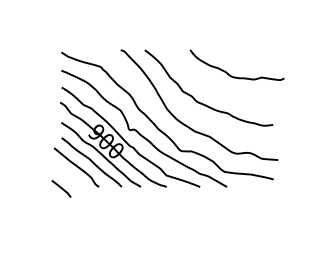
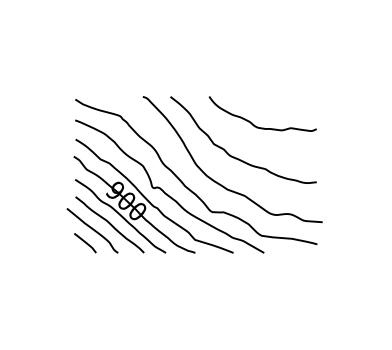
curve: (228, 72) -> (252, 122), moved
curve: (61, 189) -> (85, 243), moved

